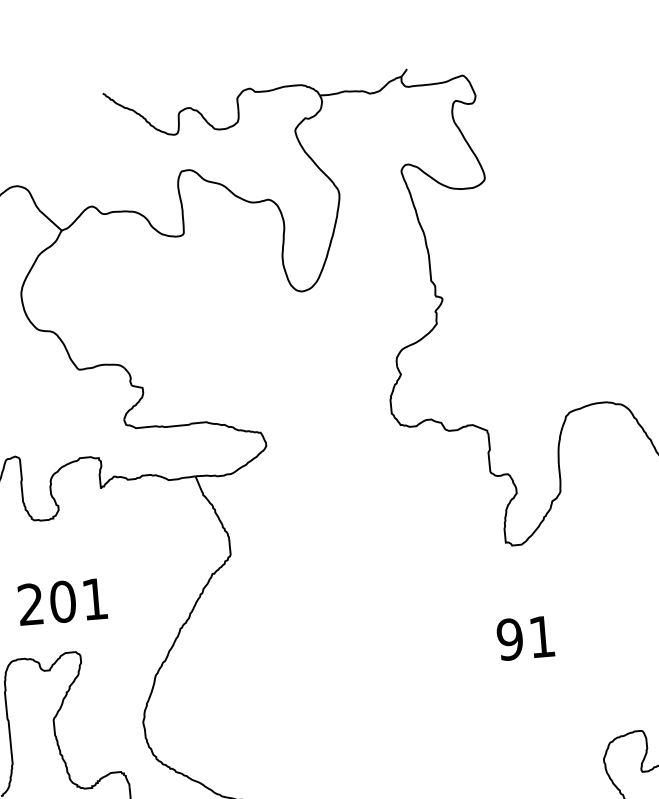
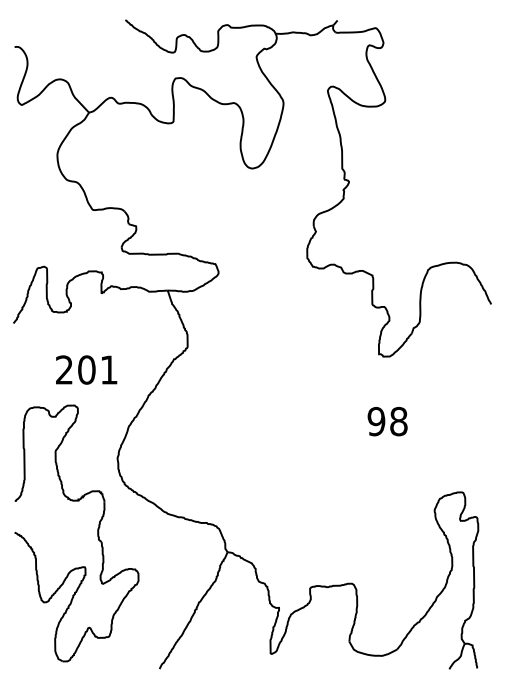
text: (62, 601) -> (86, 369), moved
text: (541, 636) -> (398, 421), 91 -> 98

